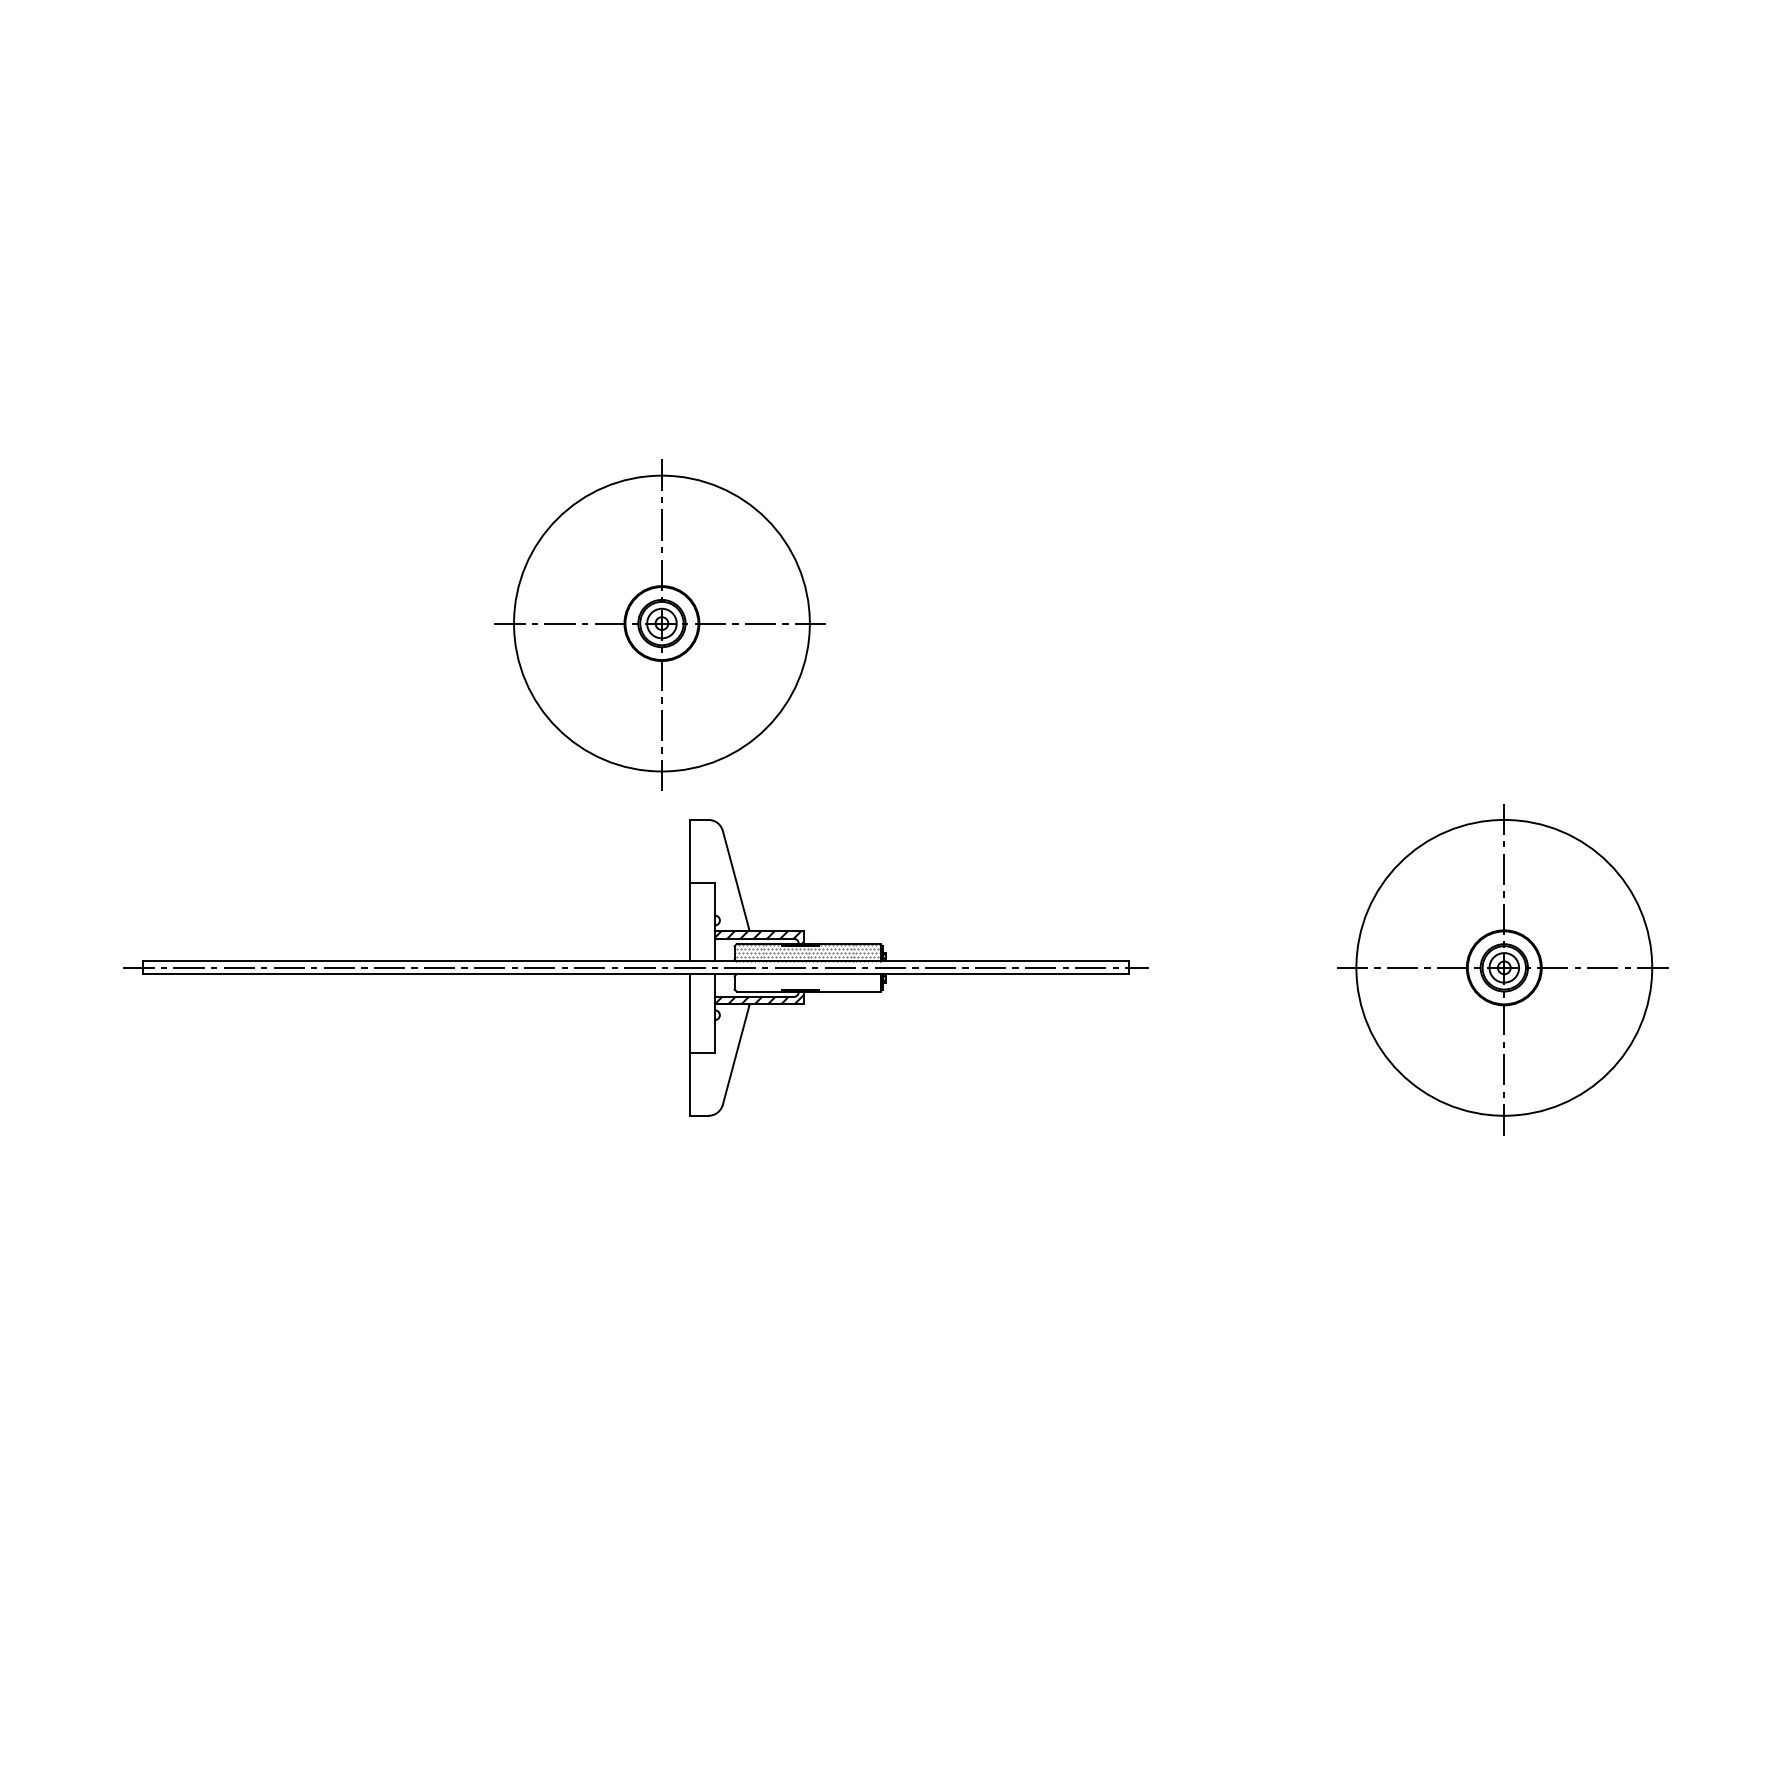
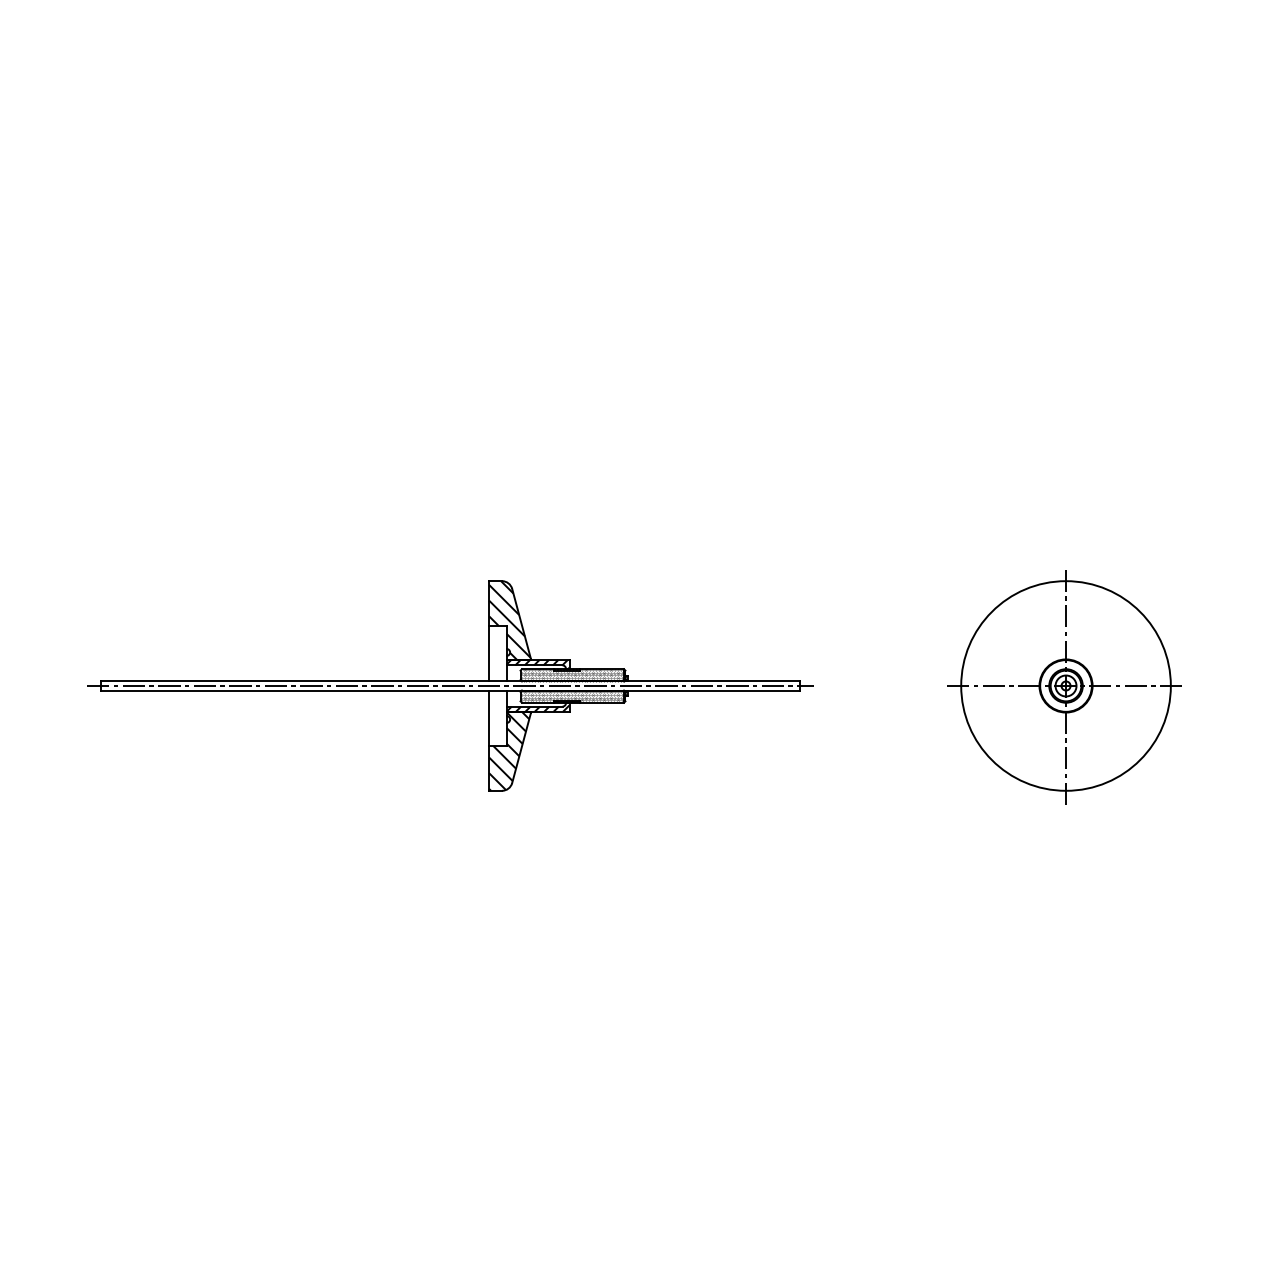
part: (659, 625) -> (467, 443), removed
hatch: (719, 875) -> (509, 620), added
hatch: (806, 981) -> (571, 695), added
hatch: (719, 1058) -> (509, 750), added

